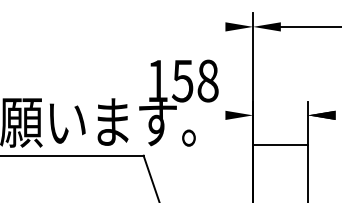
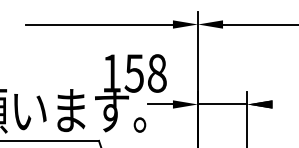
line: (143, 26) -> (98, 24), added
line: (211, 115) -> (160, 104), added
line: (280, 145) -> (222, 104), moved

